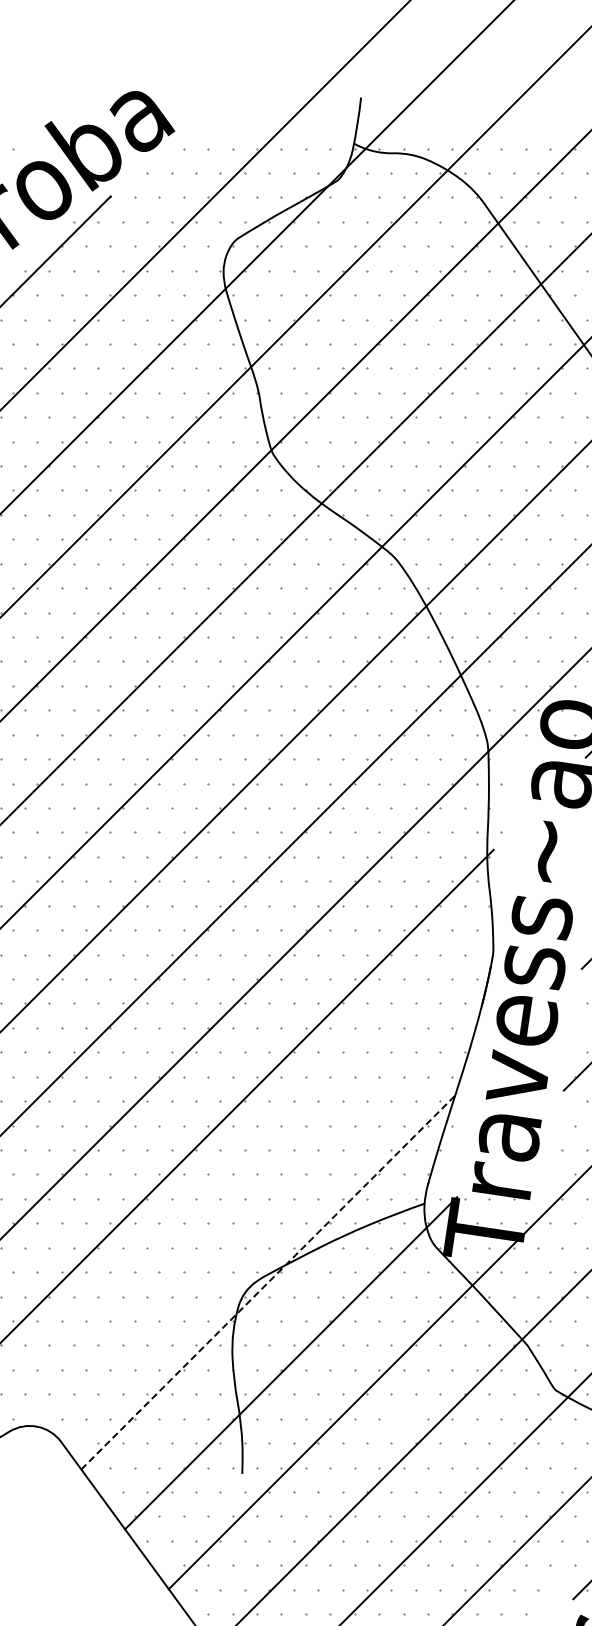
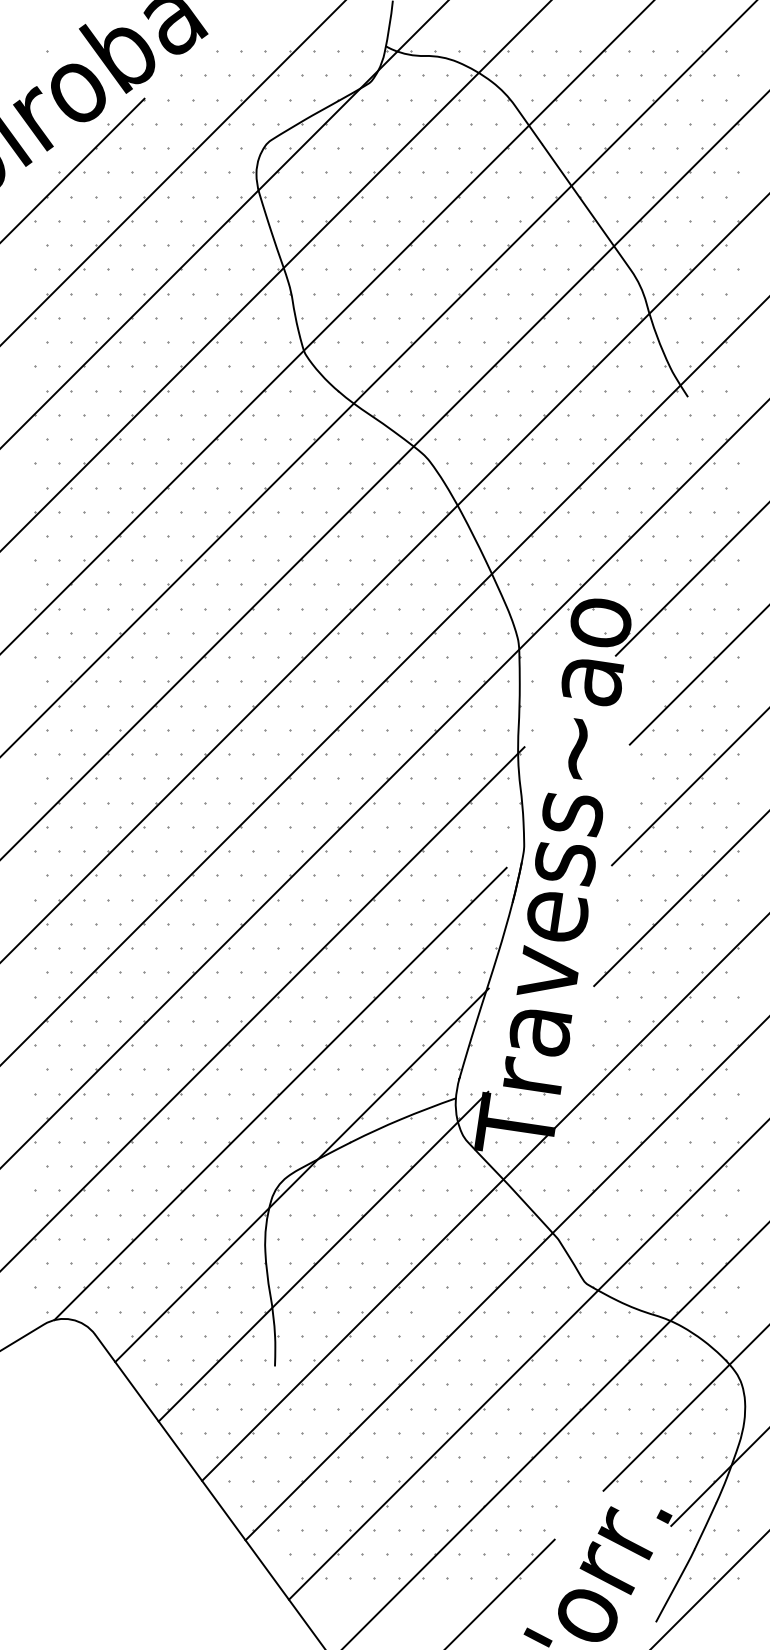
line: (247, 1198) -> (280, 1093), added
line: (269, 1280) -> (302, 1174), dashed -> solid

